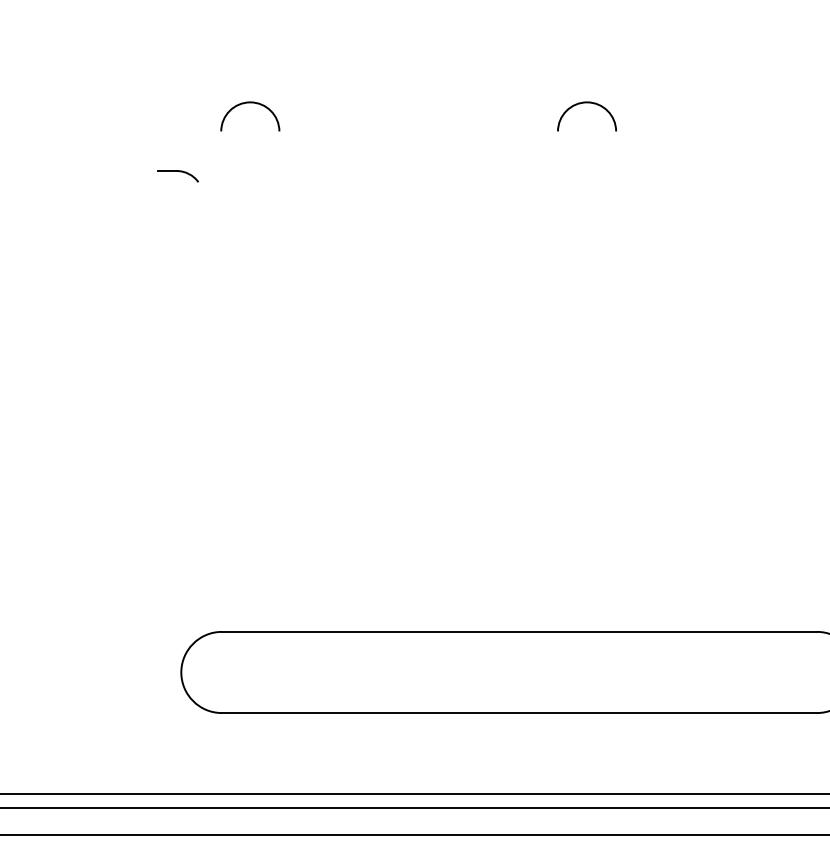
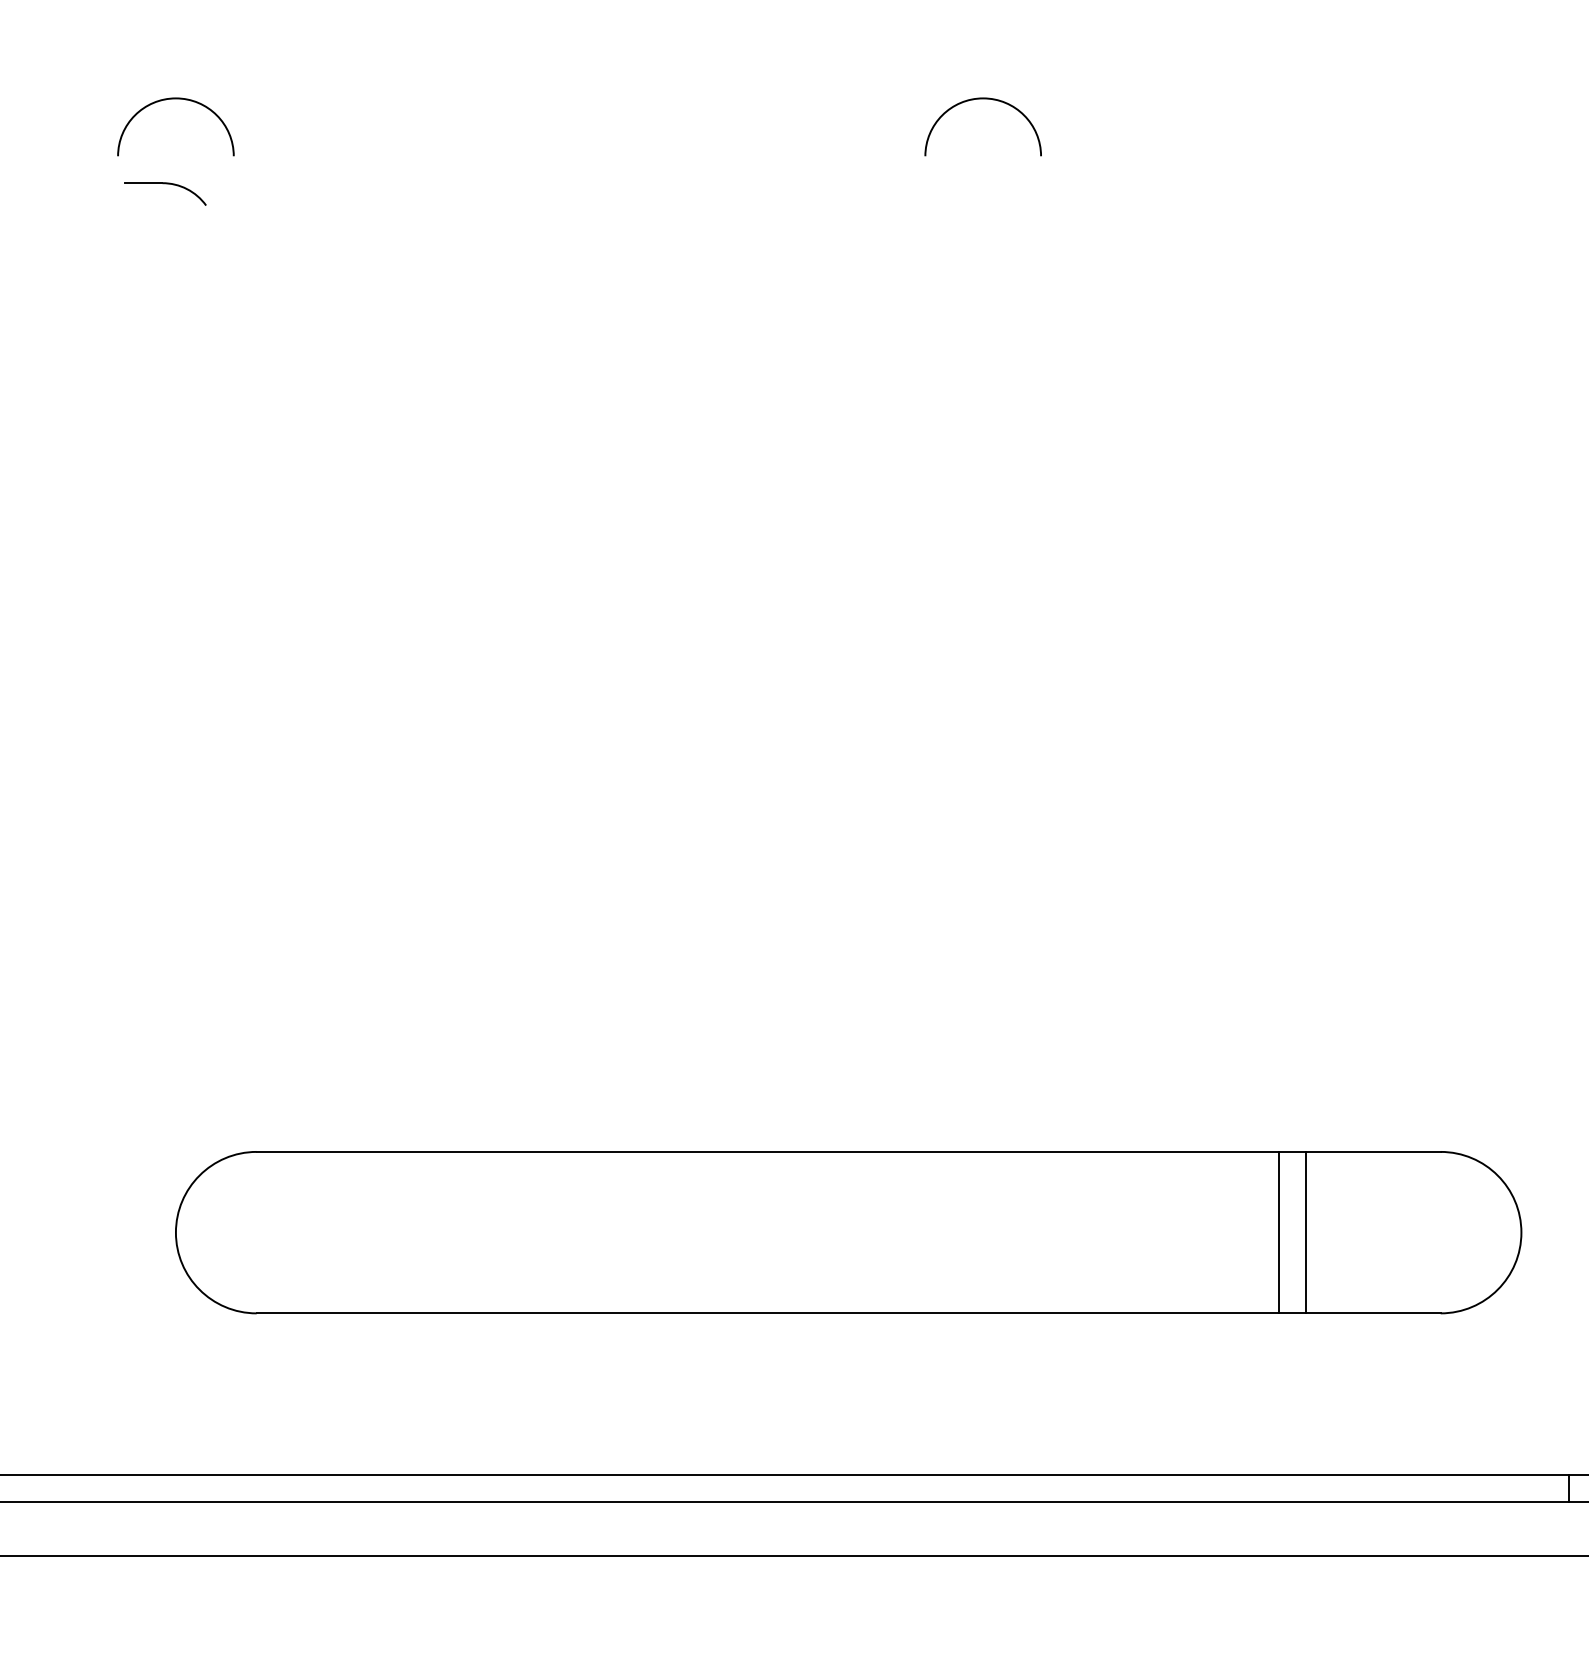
arc: (250, 103) -> (176, 100), moved
part: (177, 176) -> (164, 194), moved
line: (735, 672) -> (1278, 1232), added
line: (749, 672) -> (1306, 1232), added

